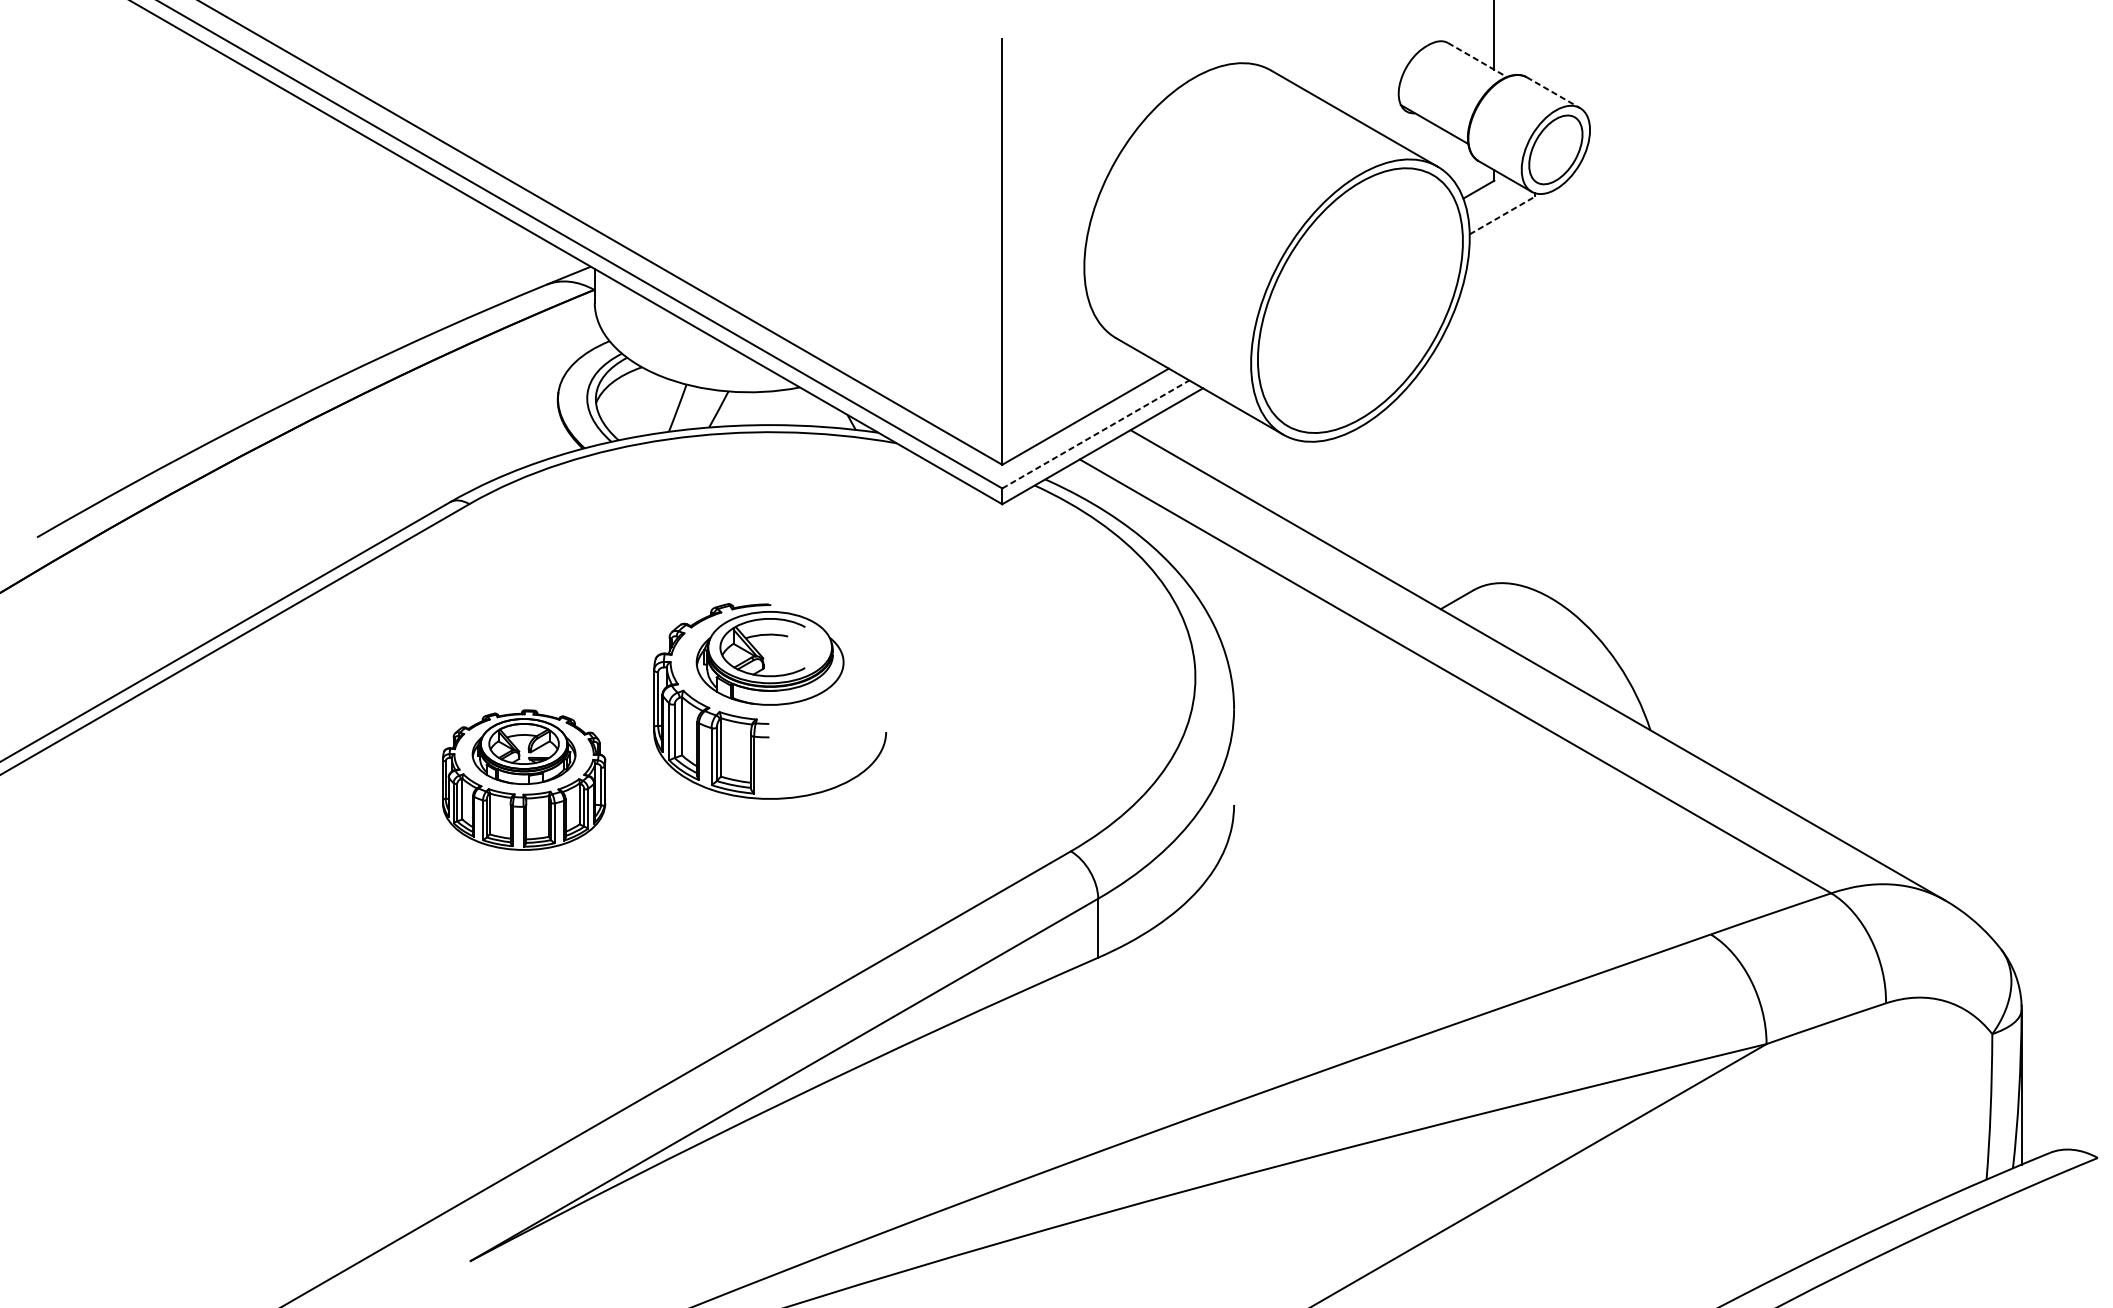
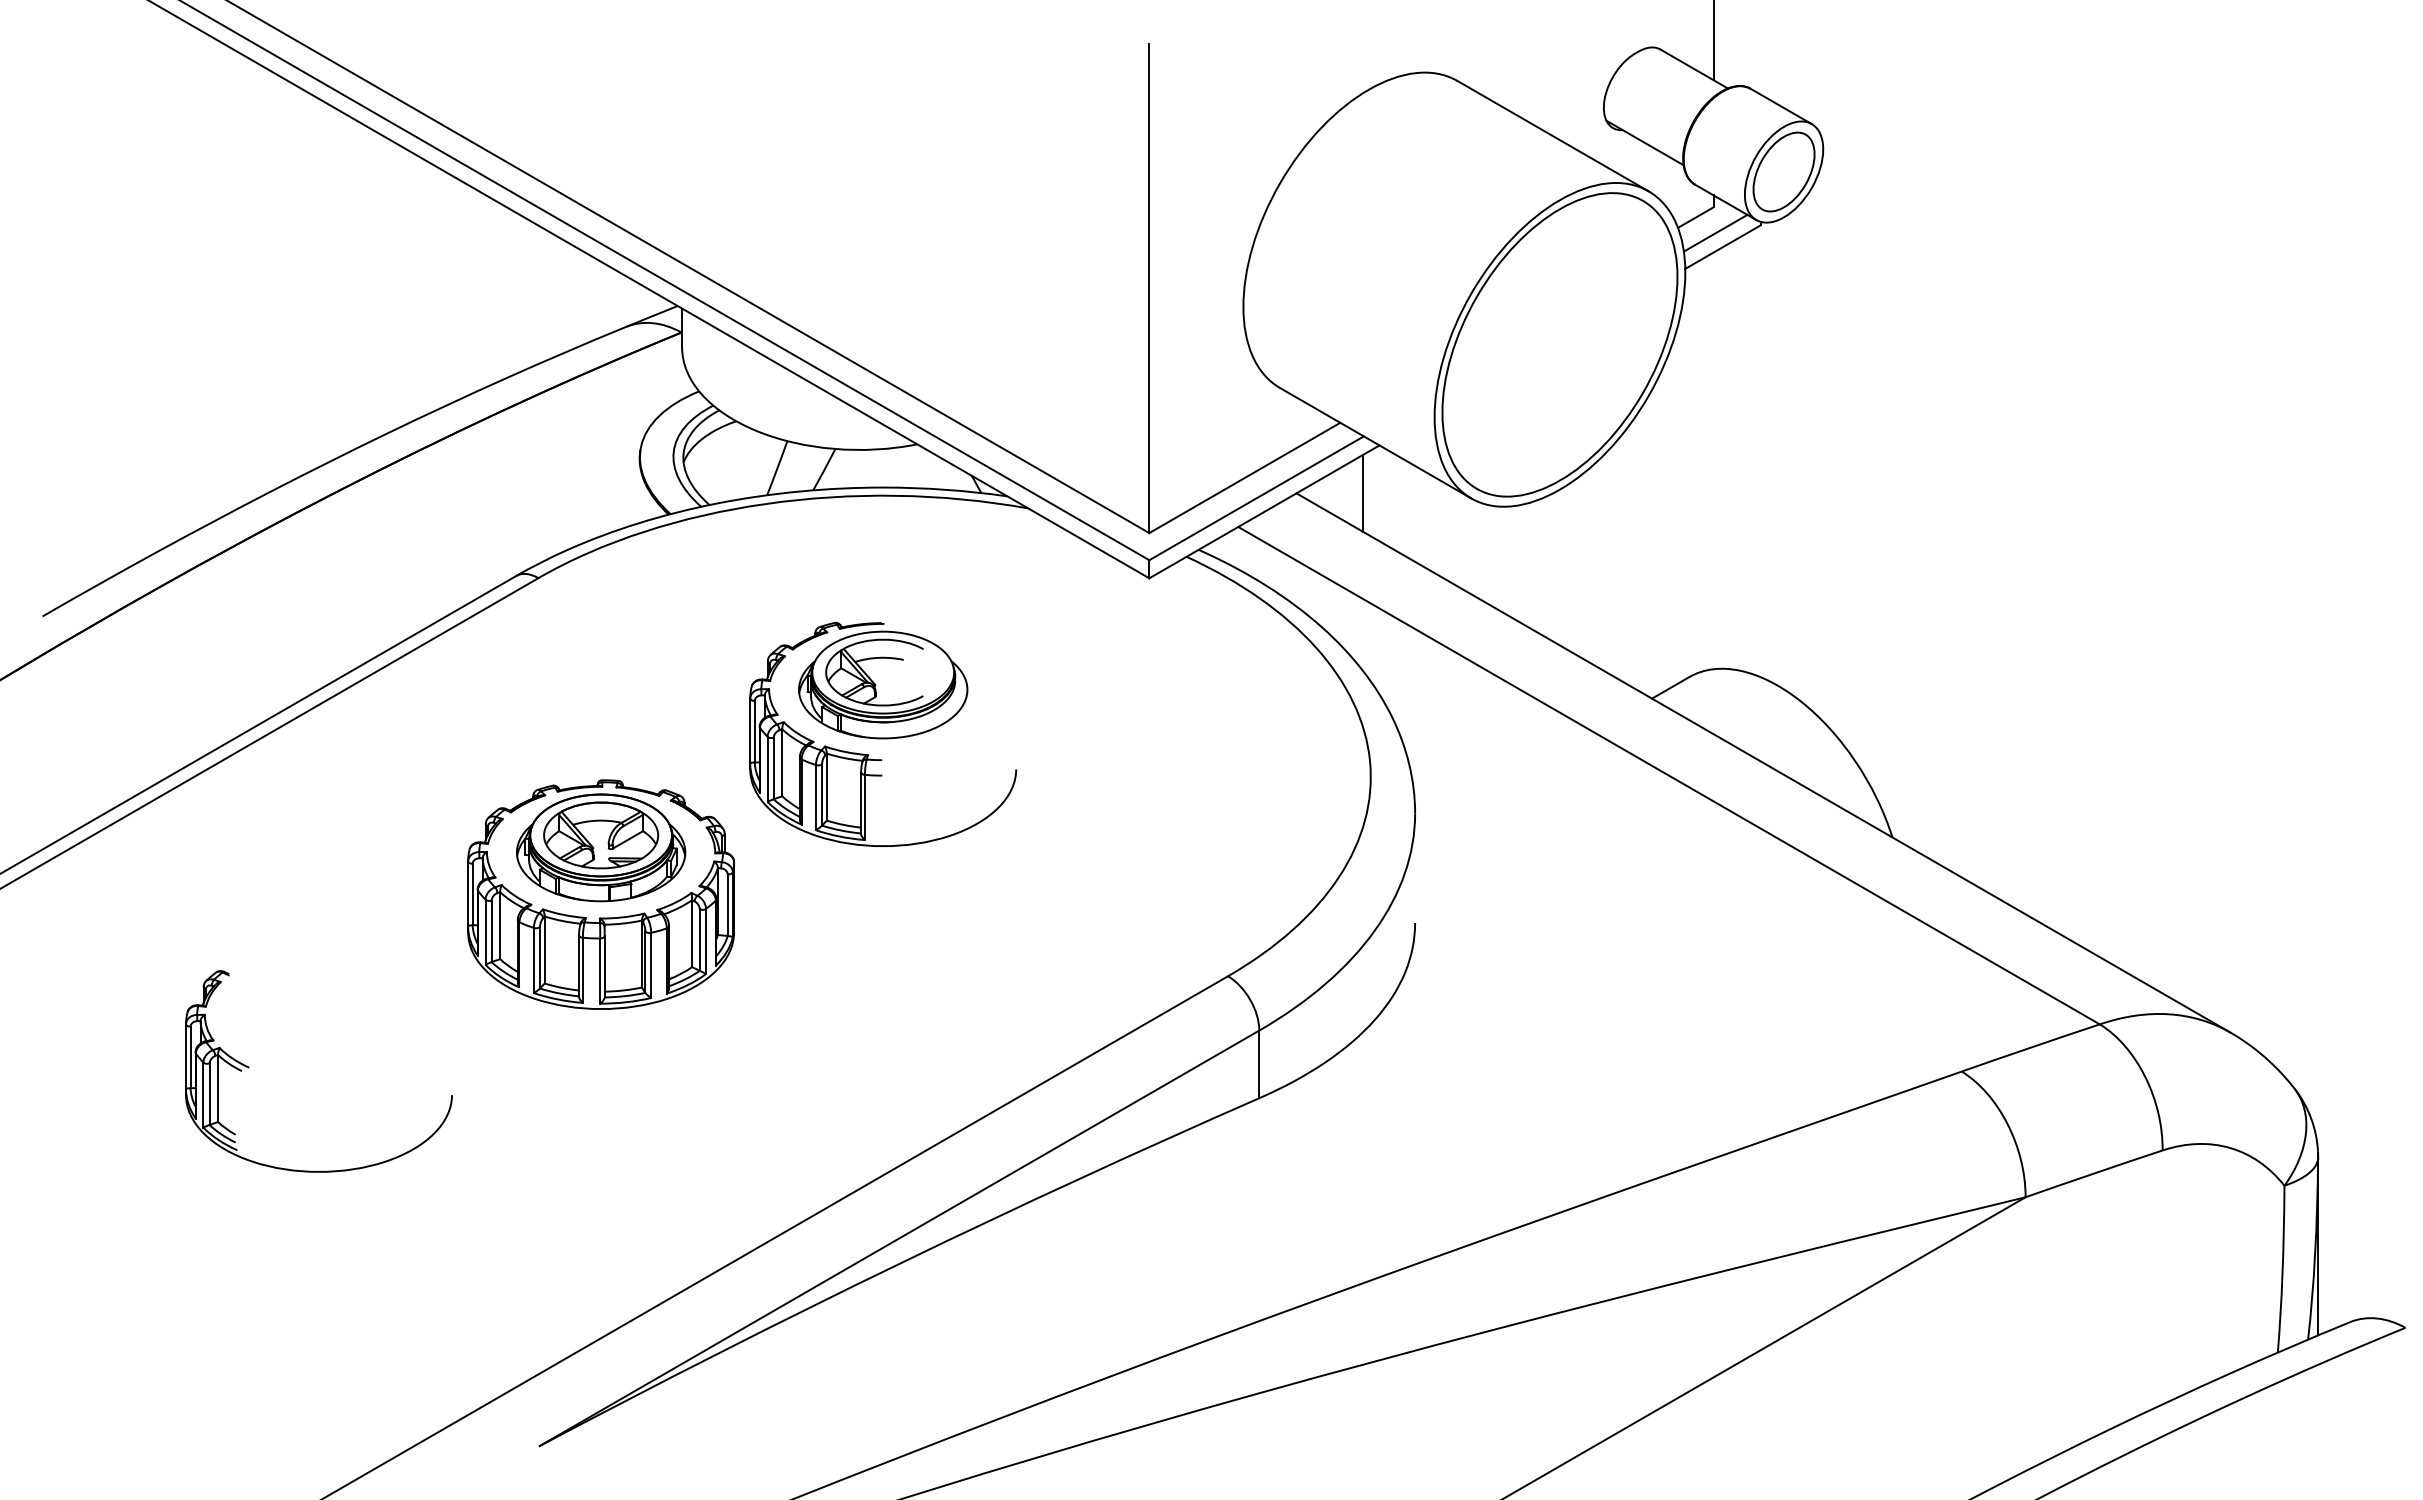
line: (1477, 60) -> (1694, 69), dashed -> solid
line: (1553, 92) -> (1781, 106), dashed -> solid
line: (1496, 202) -> (1715, 232), added
line: (1503, 214) -> (1723, 246), dashed -> solid
line: (1188, 430) -> (1362, 493), added
line: (1095, 434) -> (1256, 498), dashed -> solid
part: (770, 700) -> (883, 733), moved
part: (523, 780) -> (600, 894), size x1.43
part: (217, 930) -> (249, 1067), added

